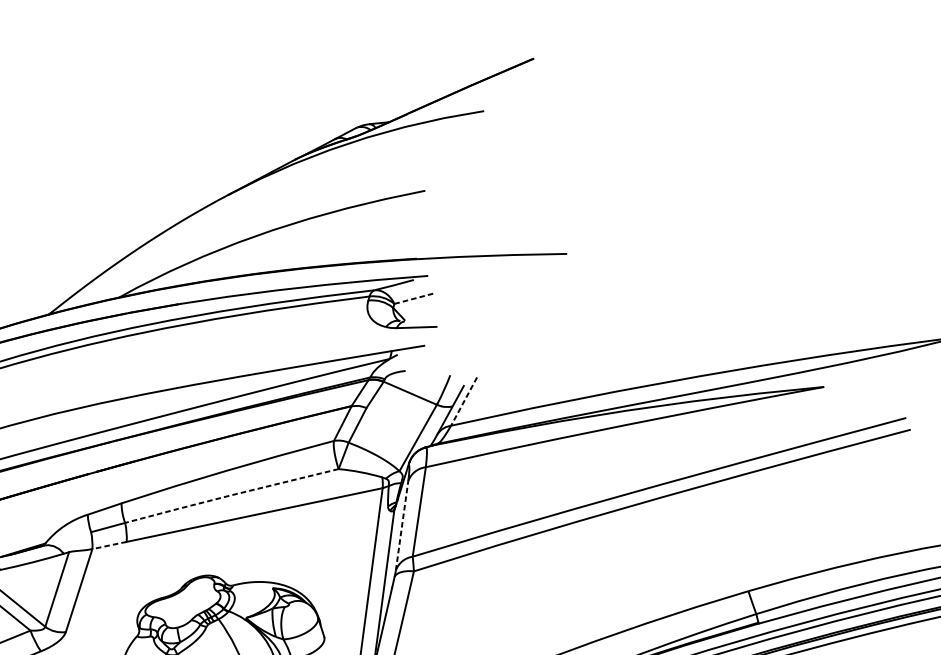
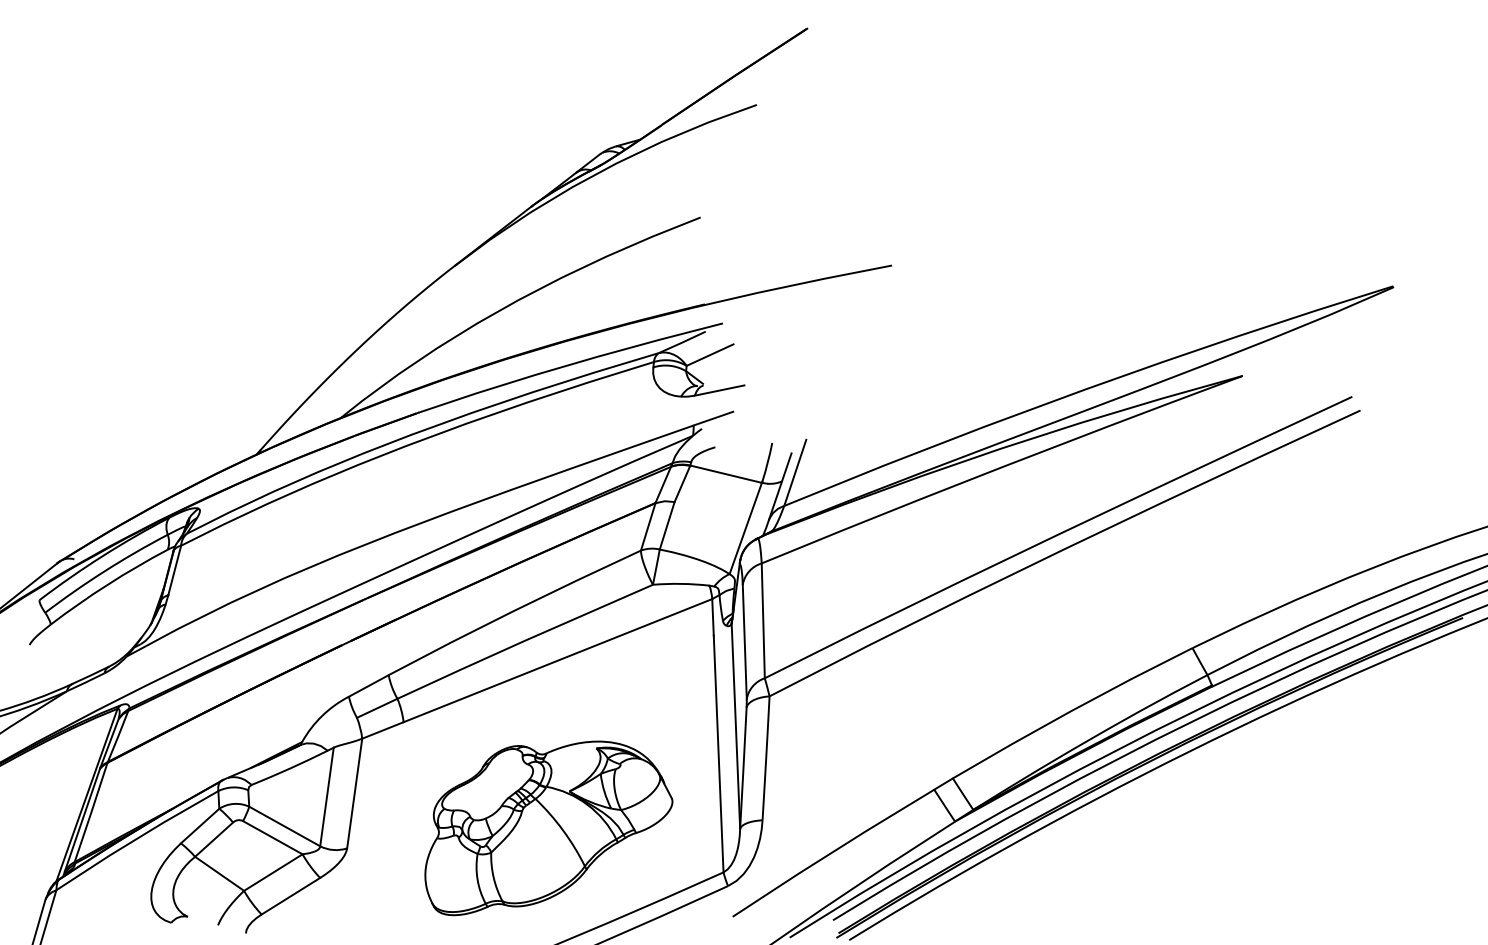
line: (414, 299) -> (710, 355), dashed -> solid
line: (464, 401) -> (795, 472), dashed -> solid
line: (231, 494) -> (524, 640), dashed -> solid
line: (401, 525) -> (744, 641), dashed -> solid
line: (109, 545) -> (382, 730), dashed -> solid

